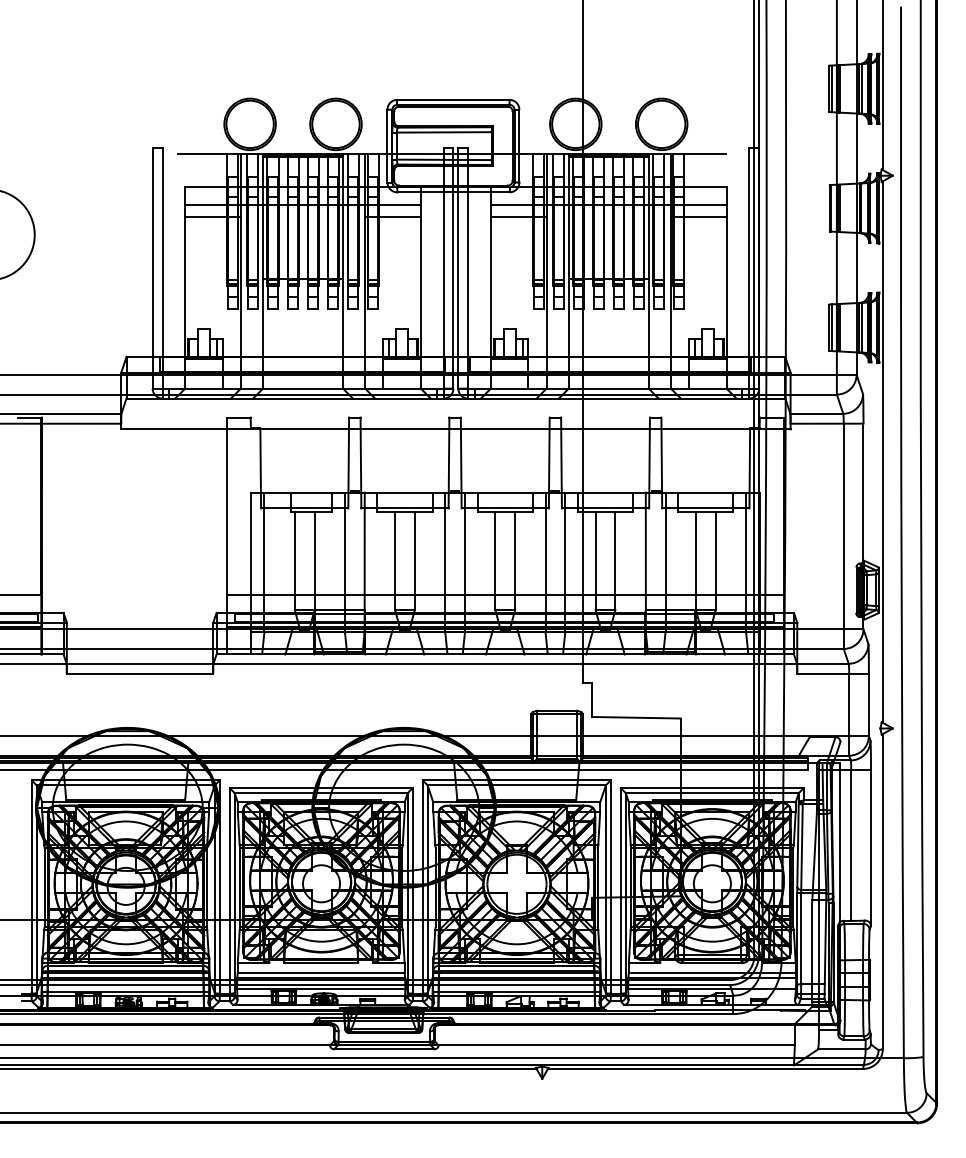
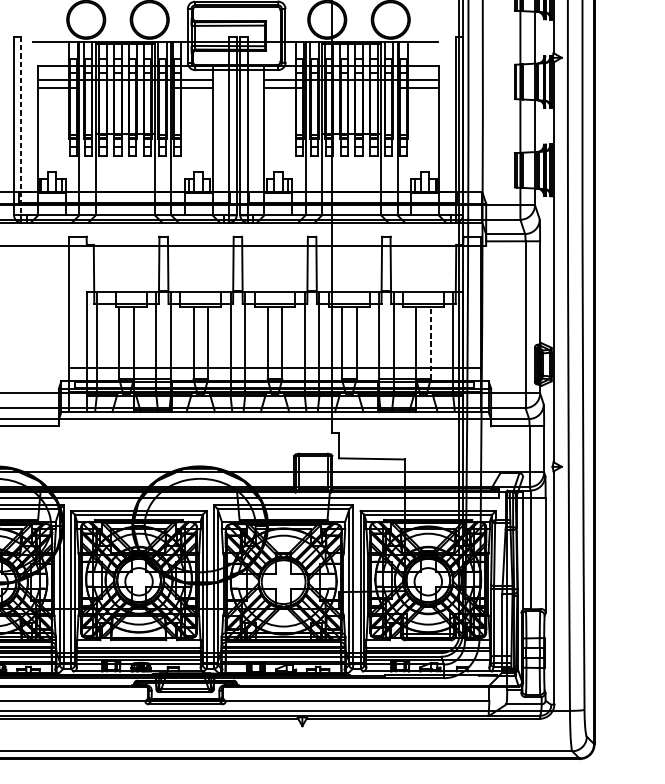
line: (162, 268) -> (21, 126), solid -> dashed
line: (715, 561) -> (430, 343), solid -> dashed

